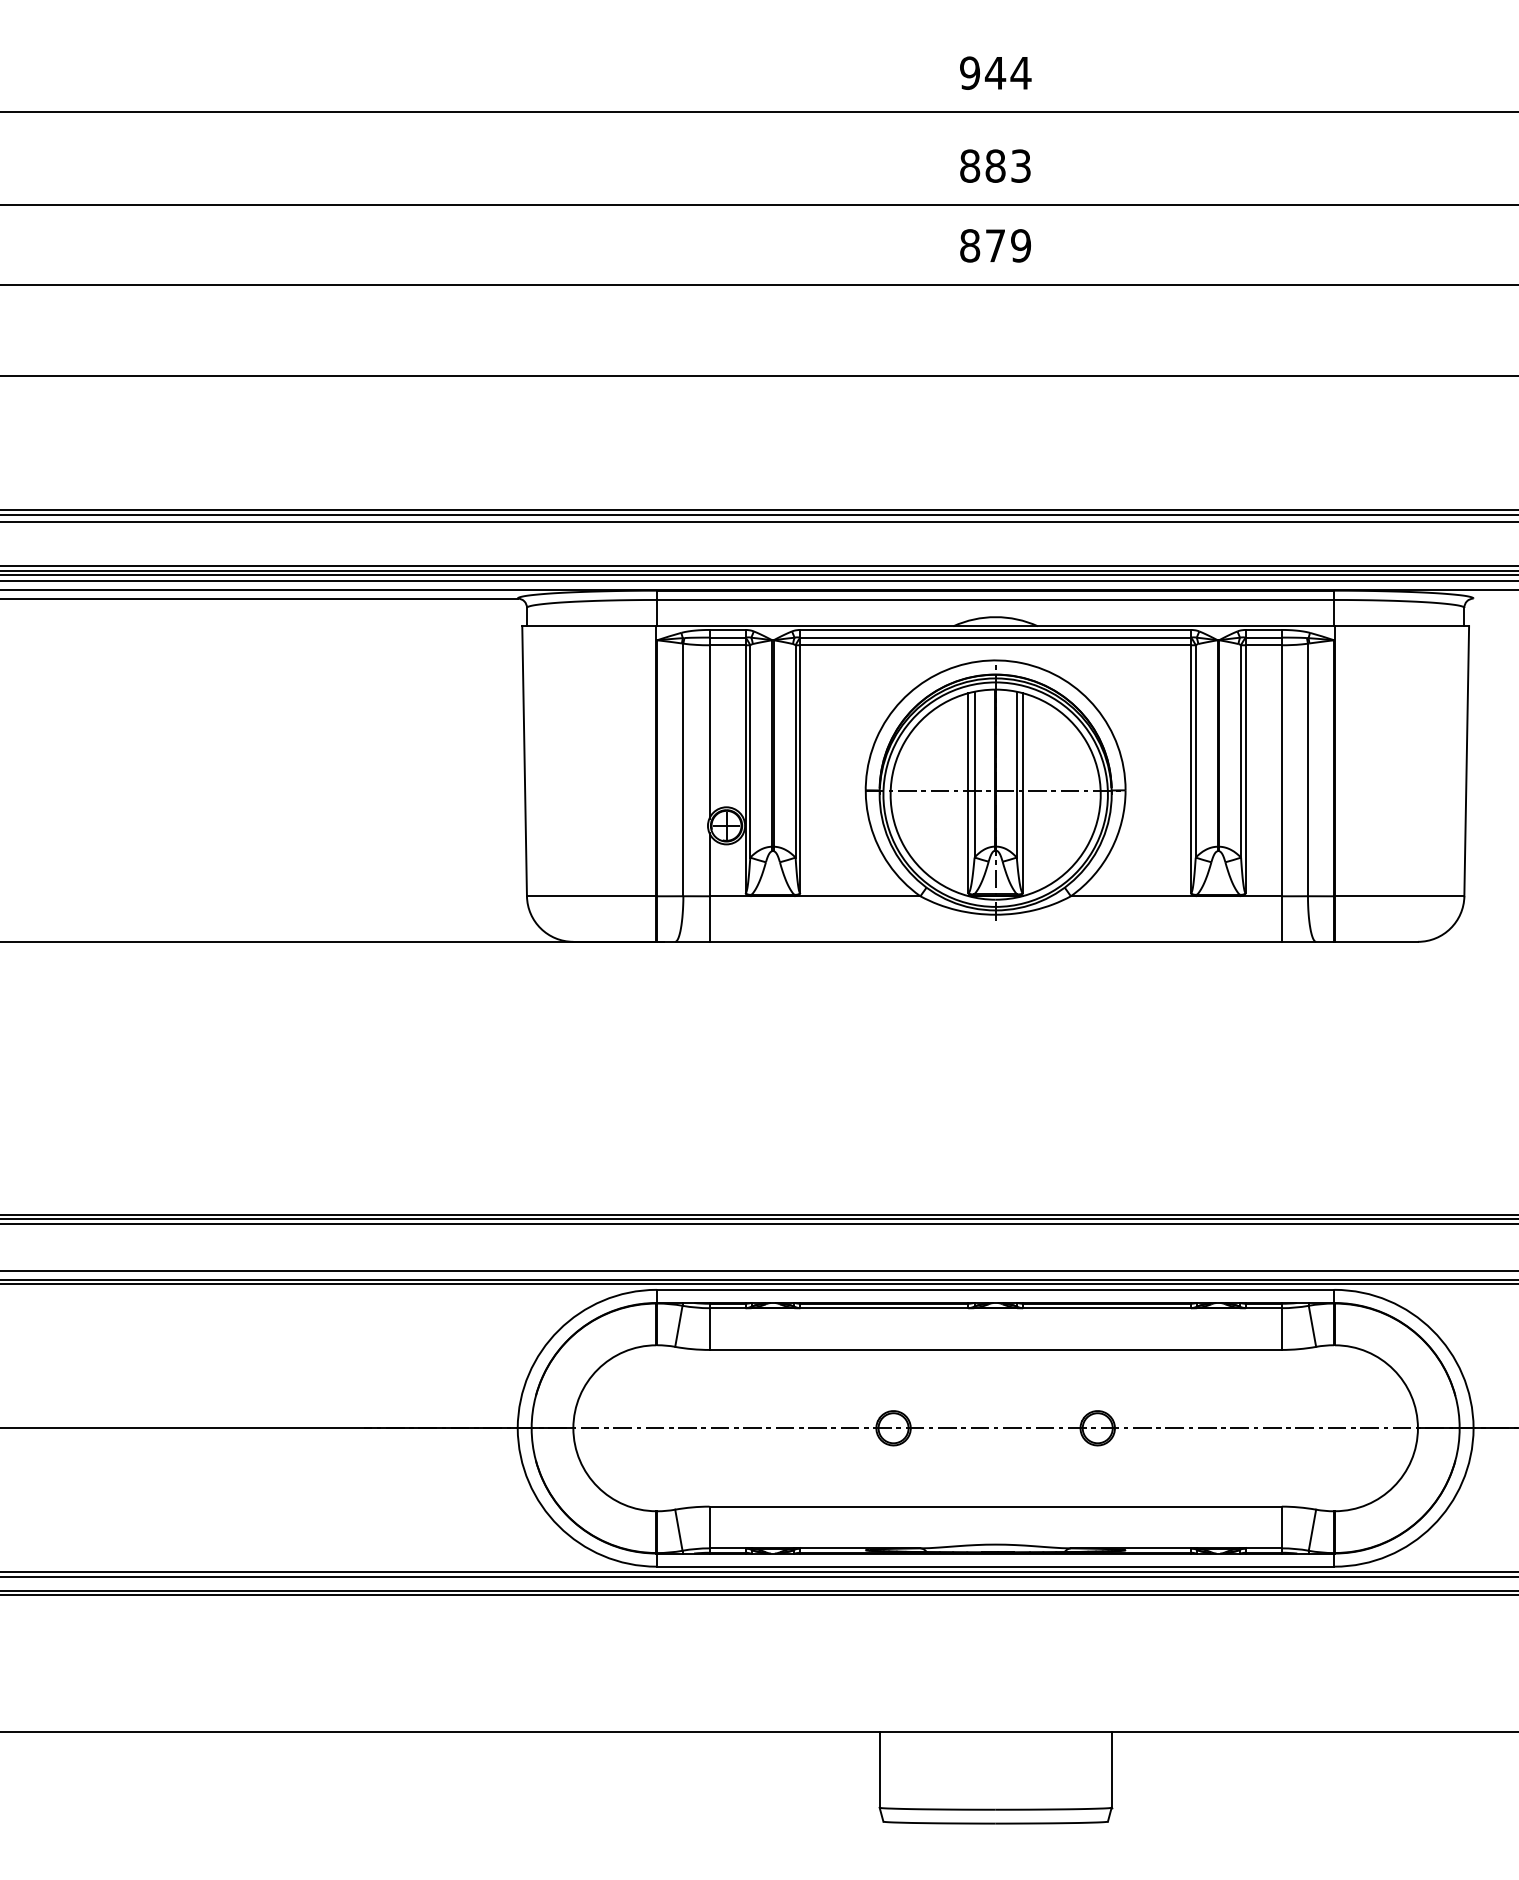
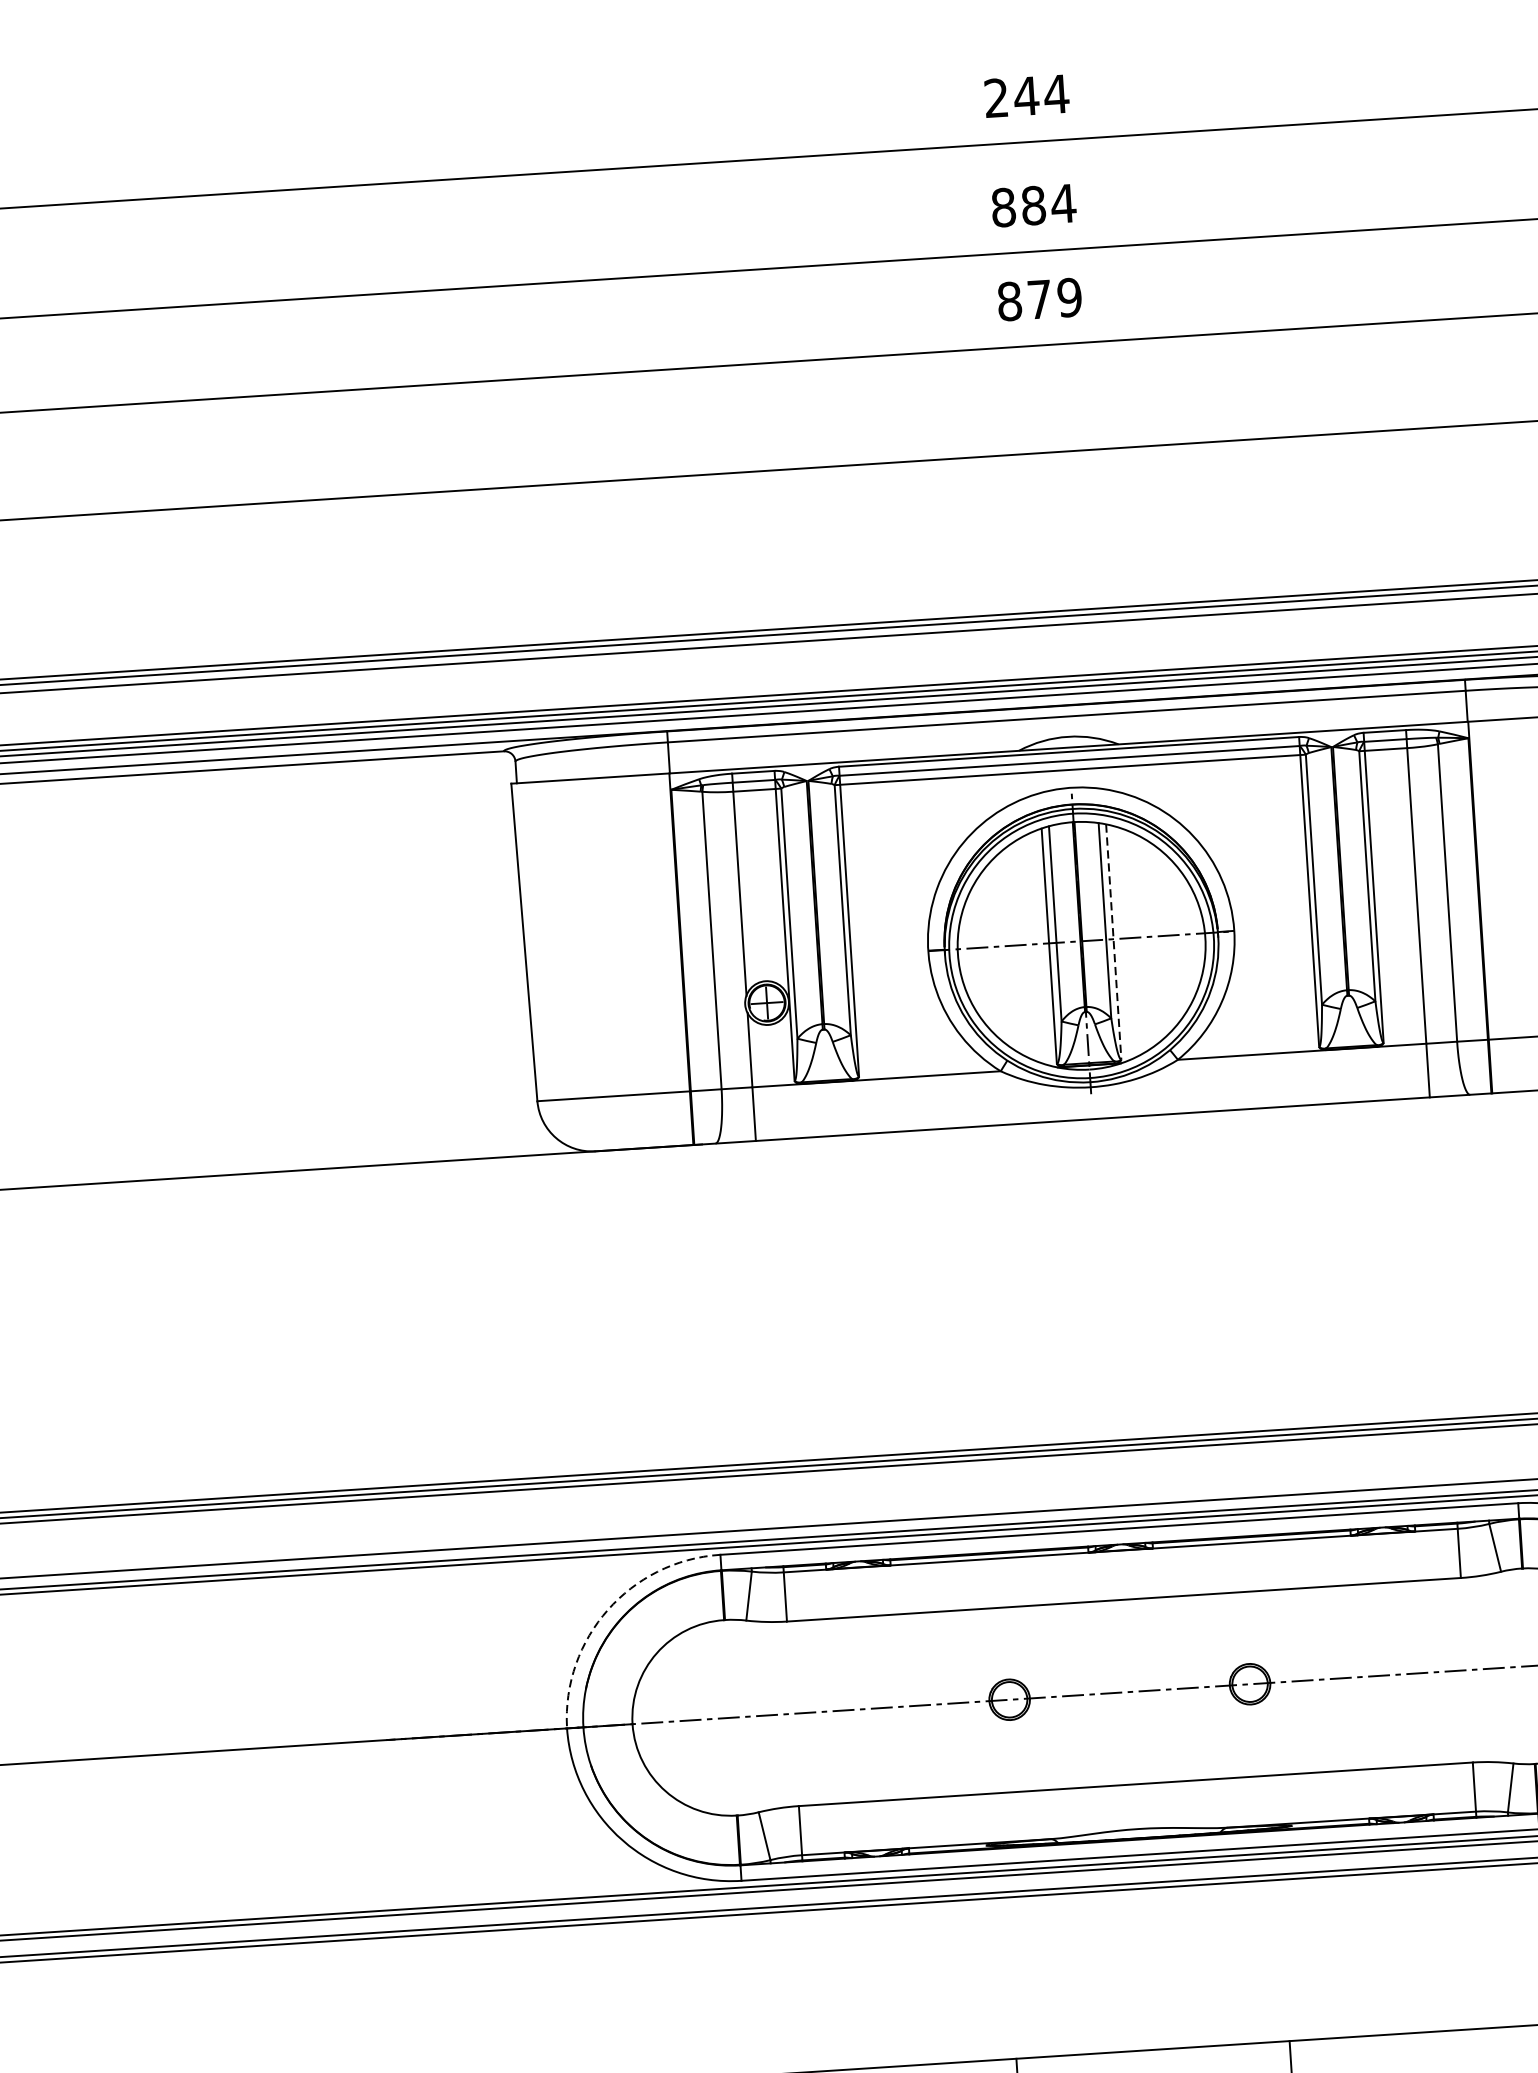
text: (970, 72) -> (996, 97), 944 -> 244
text: (1020, 165) -> (1062, 203), 883 -> 884
line: (1023, 793) -> (1114, 942), solid -> dashed
arc: (558, 1330) -> (607, 1610), solid -> dashed

